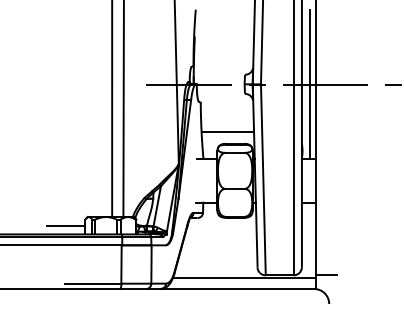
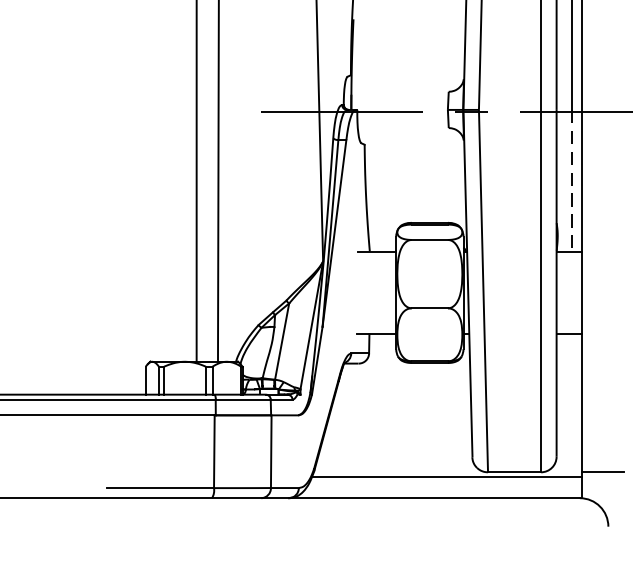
line: (310, 122) -> (572, 182), solid -> dashed
line: (227, 132) -> (415, 201), removed
line: (65, 226) -> (108, 379), removed

